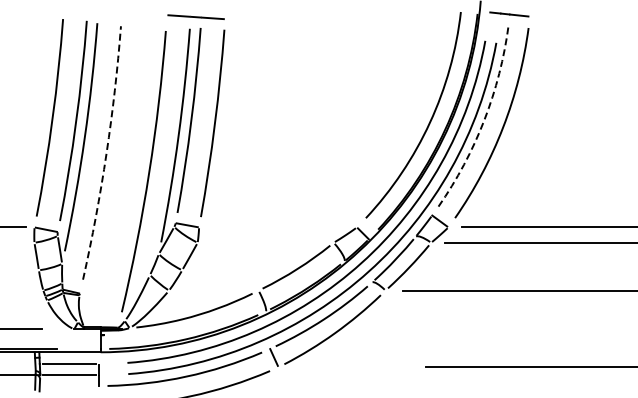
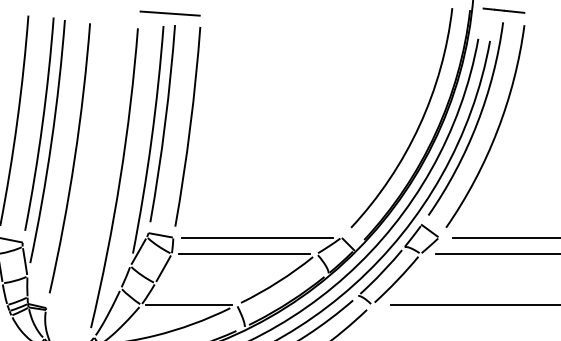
arc: (484, 120) -> (477, 123), dashed -> solid
arc: (106, 153) -> (74, 158), dashed -> solid
line: (278, 227) -> (257, 237), added
line: (265, 242) -> (244, 253), added
line: (213, 290) -> (188, 304), added

